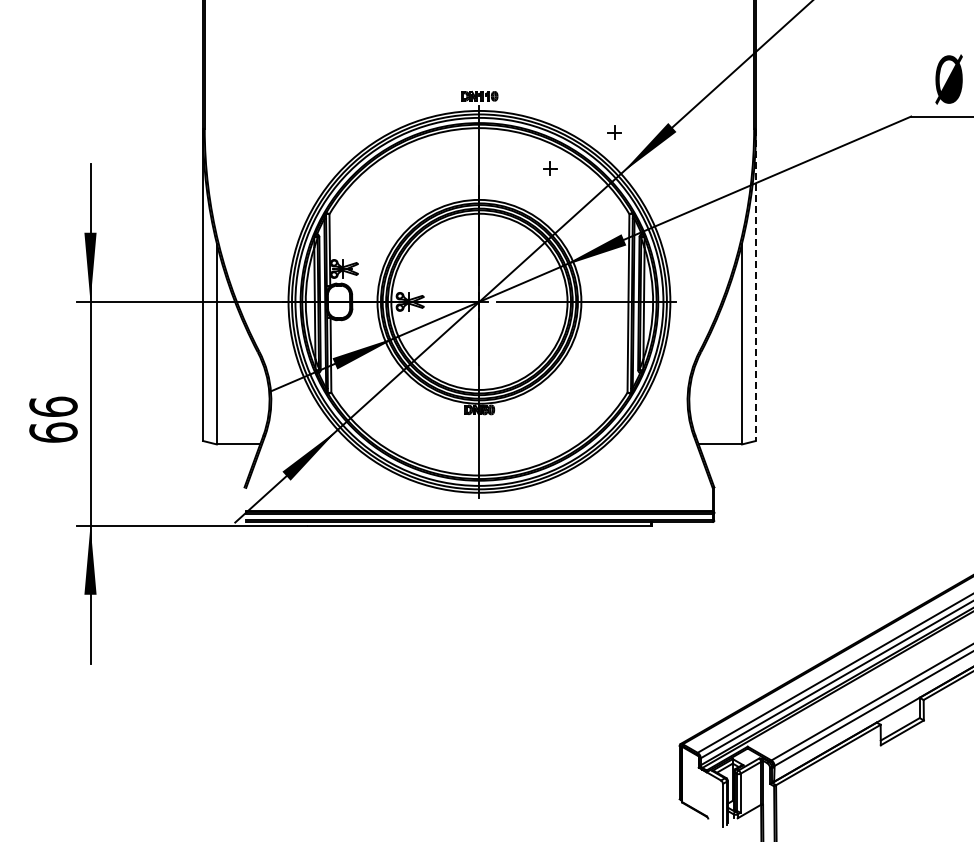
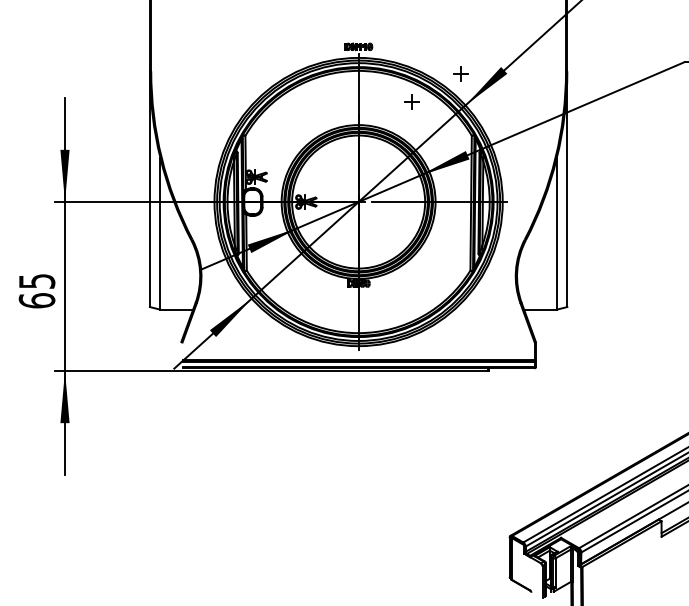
part: (614, 132) -> (460, 74), size x1.43
part: (550, 168) -> (412, 101), size x1.43
line: (755, 285) -> (567, 189), dashed -> solid
text: (53, 406) -> (37, 281), 66 -> 65

